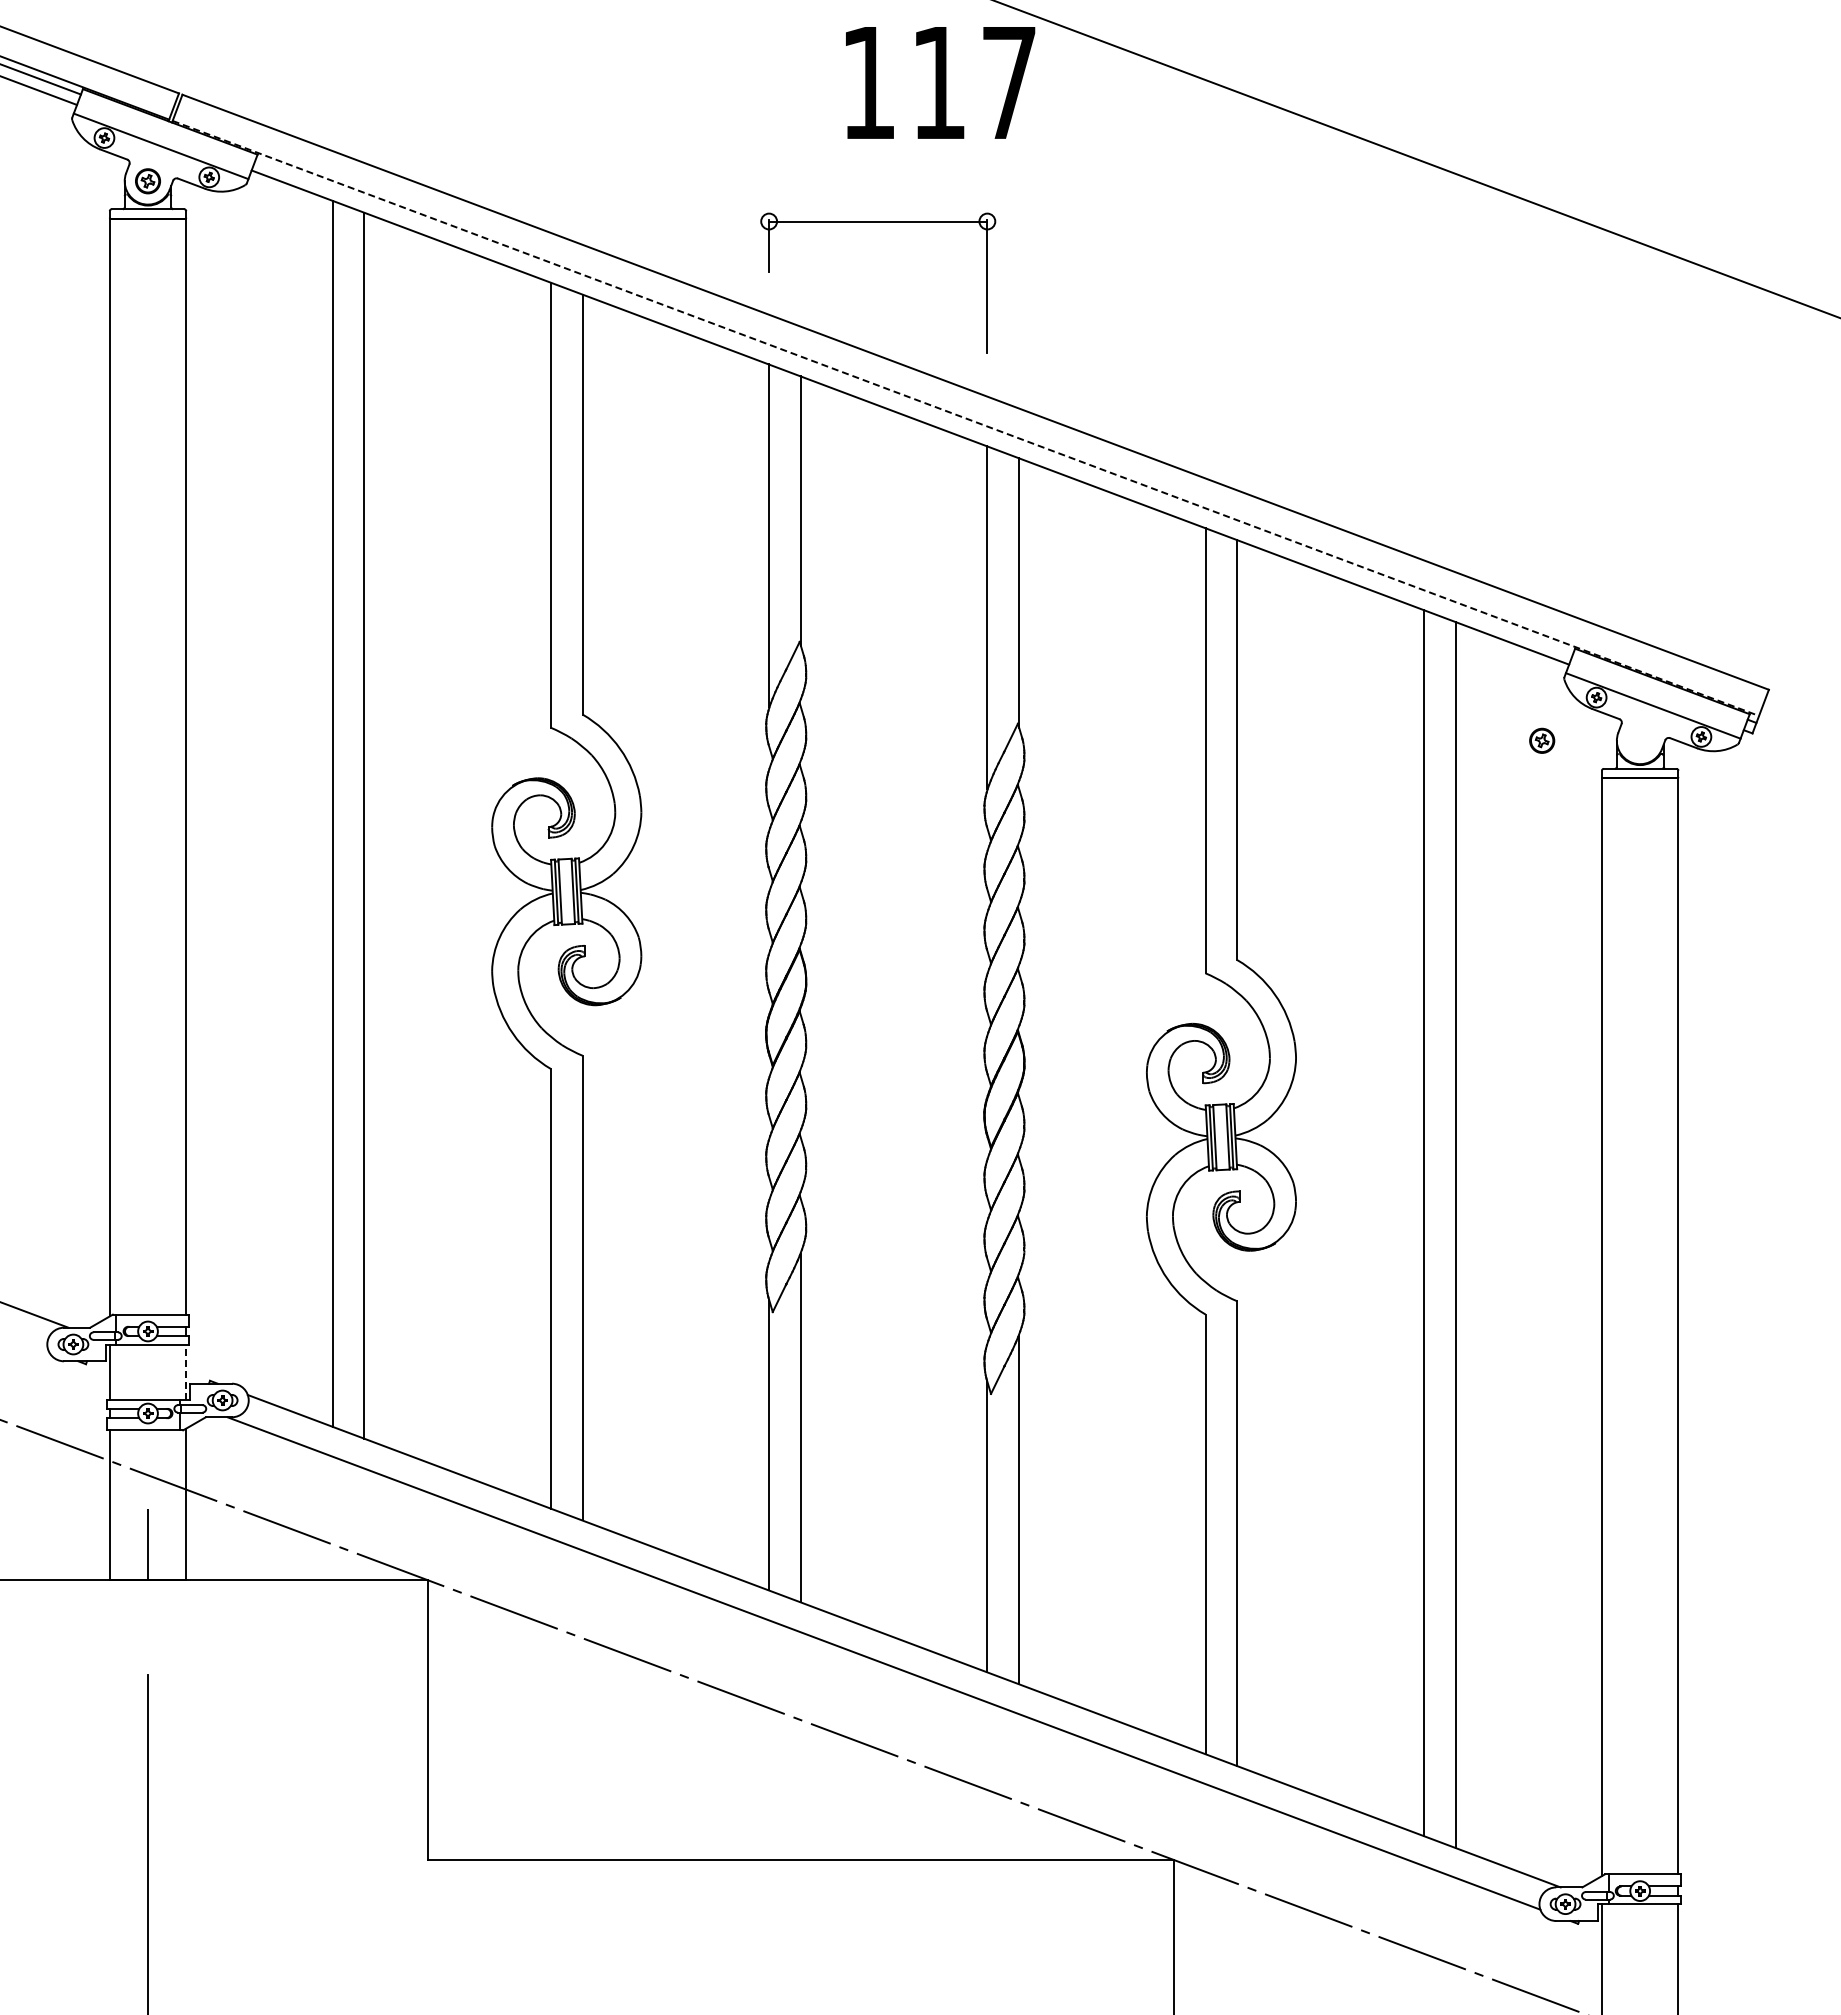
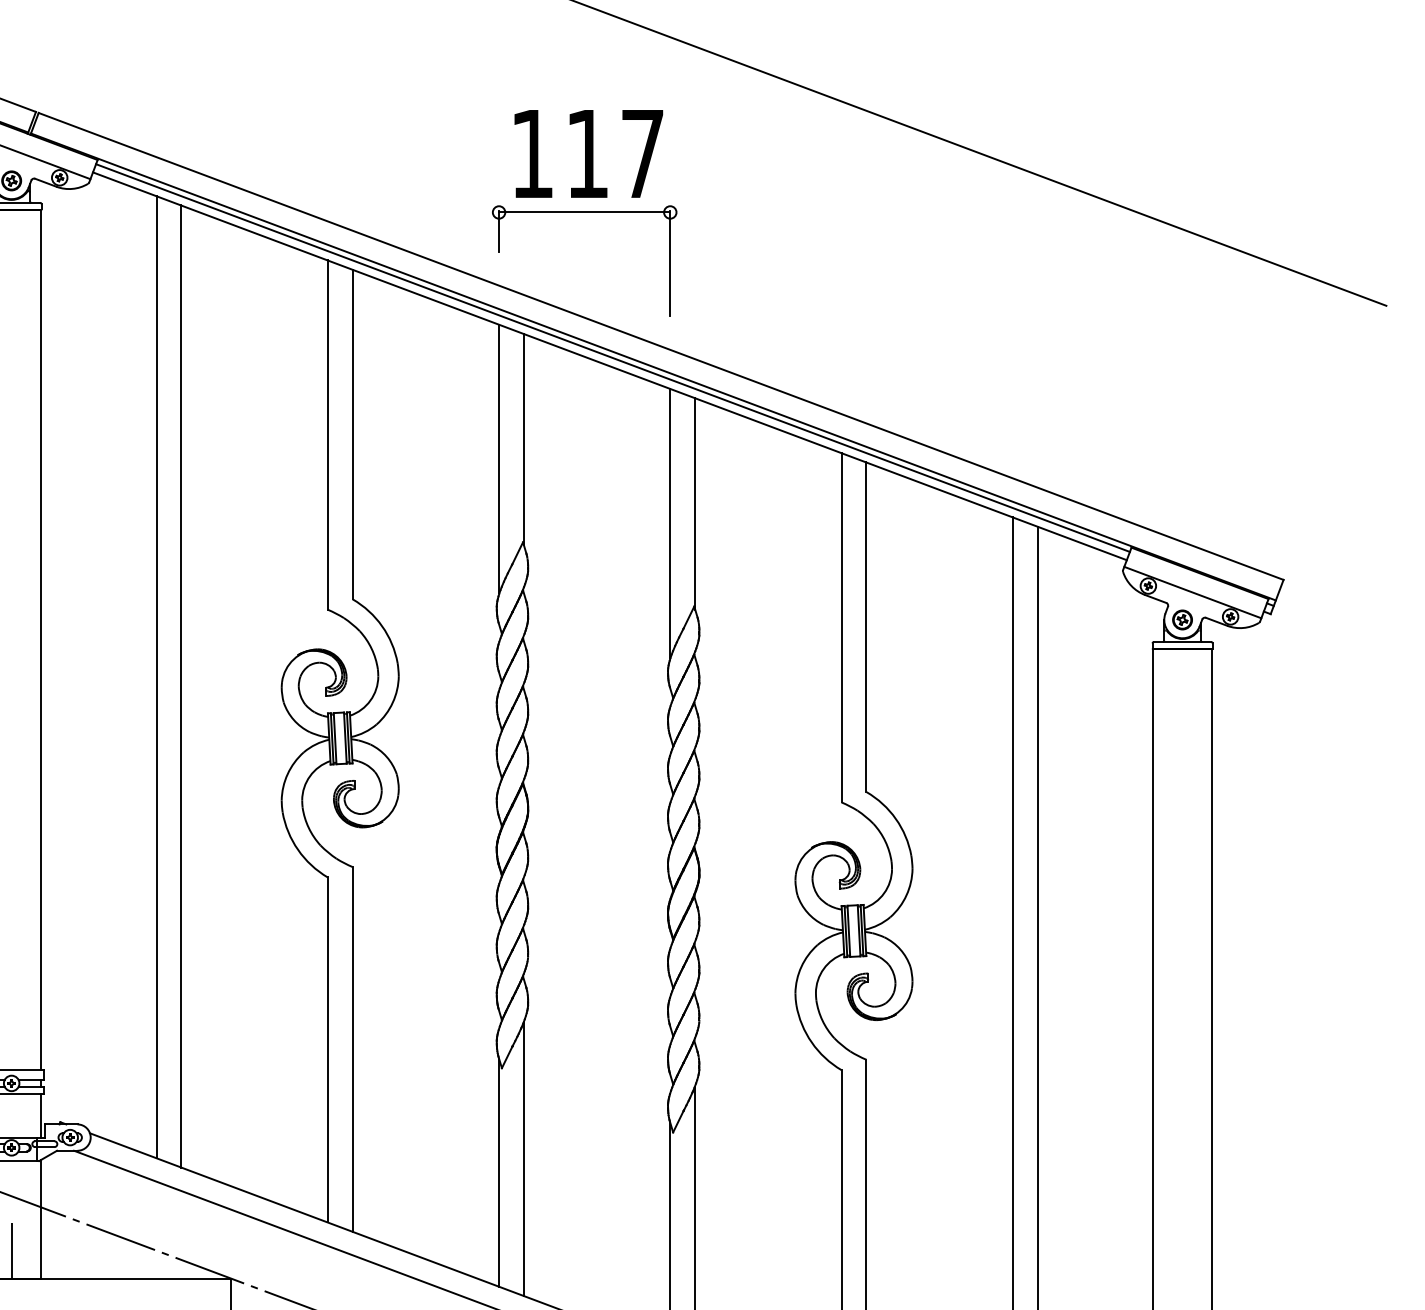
text: (940, 82) -> (588, 153), moved
line: (914, 407) -> (613, 358), added
line: (966, 418) -> (653, 367), dashed -> solid
part: (1542, 740) -> (1182, 619), moved
line: (185, 1372) -> (41, 1115), dashed -> solid

